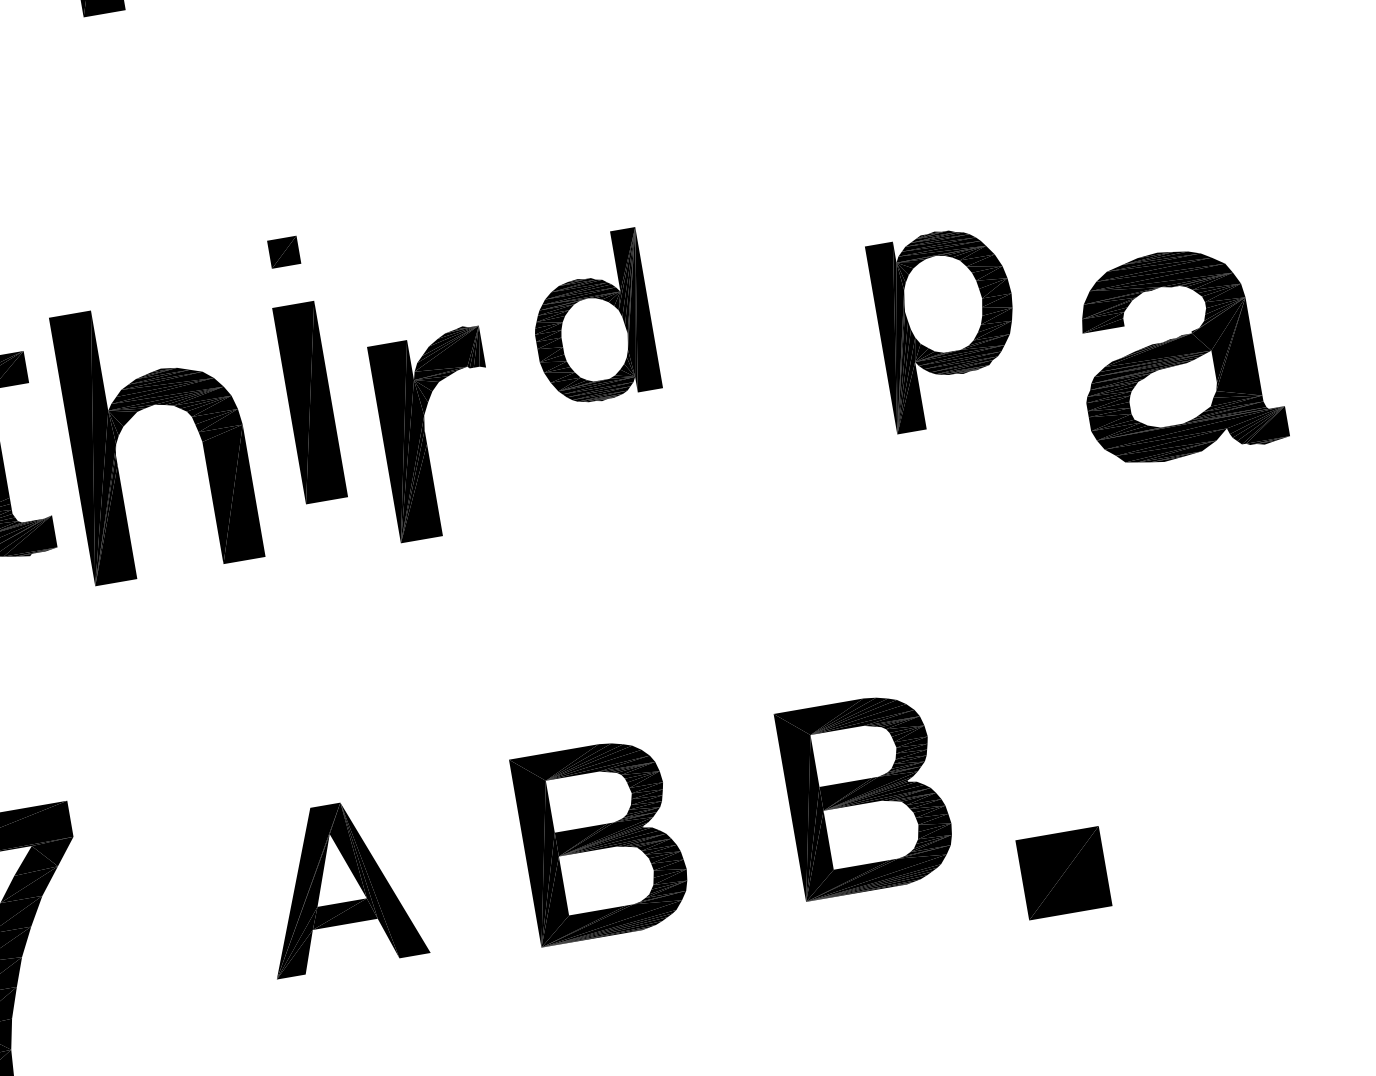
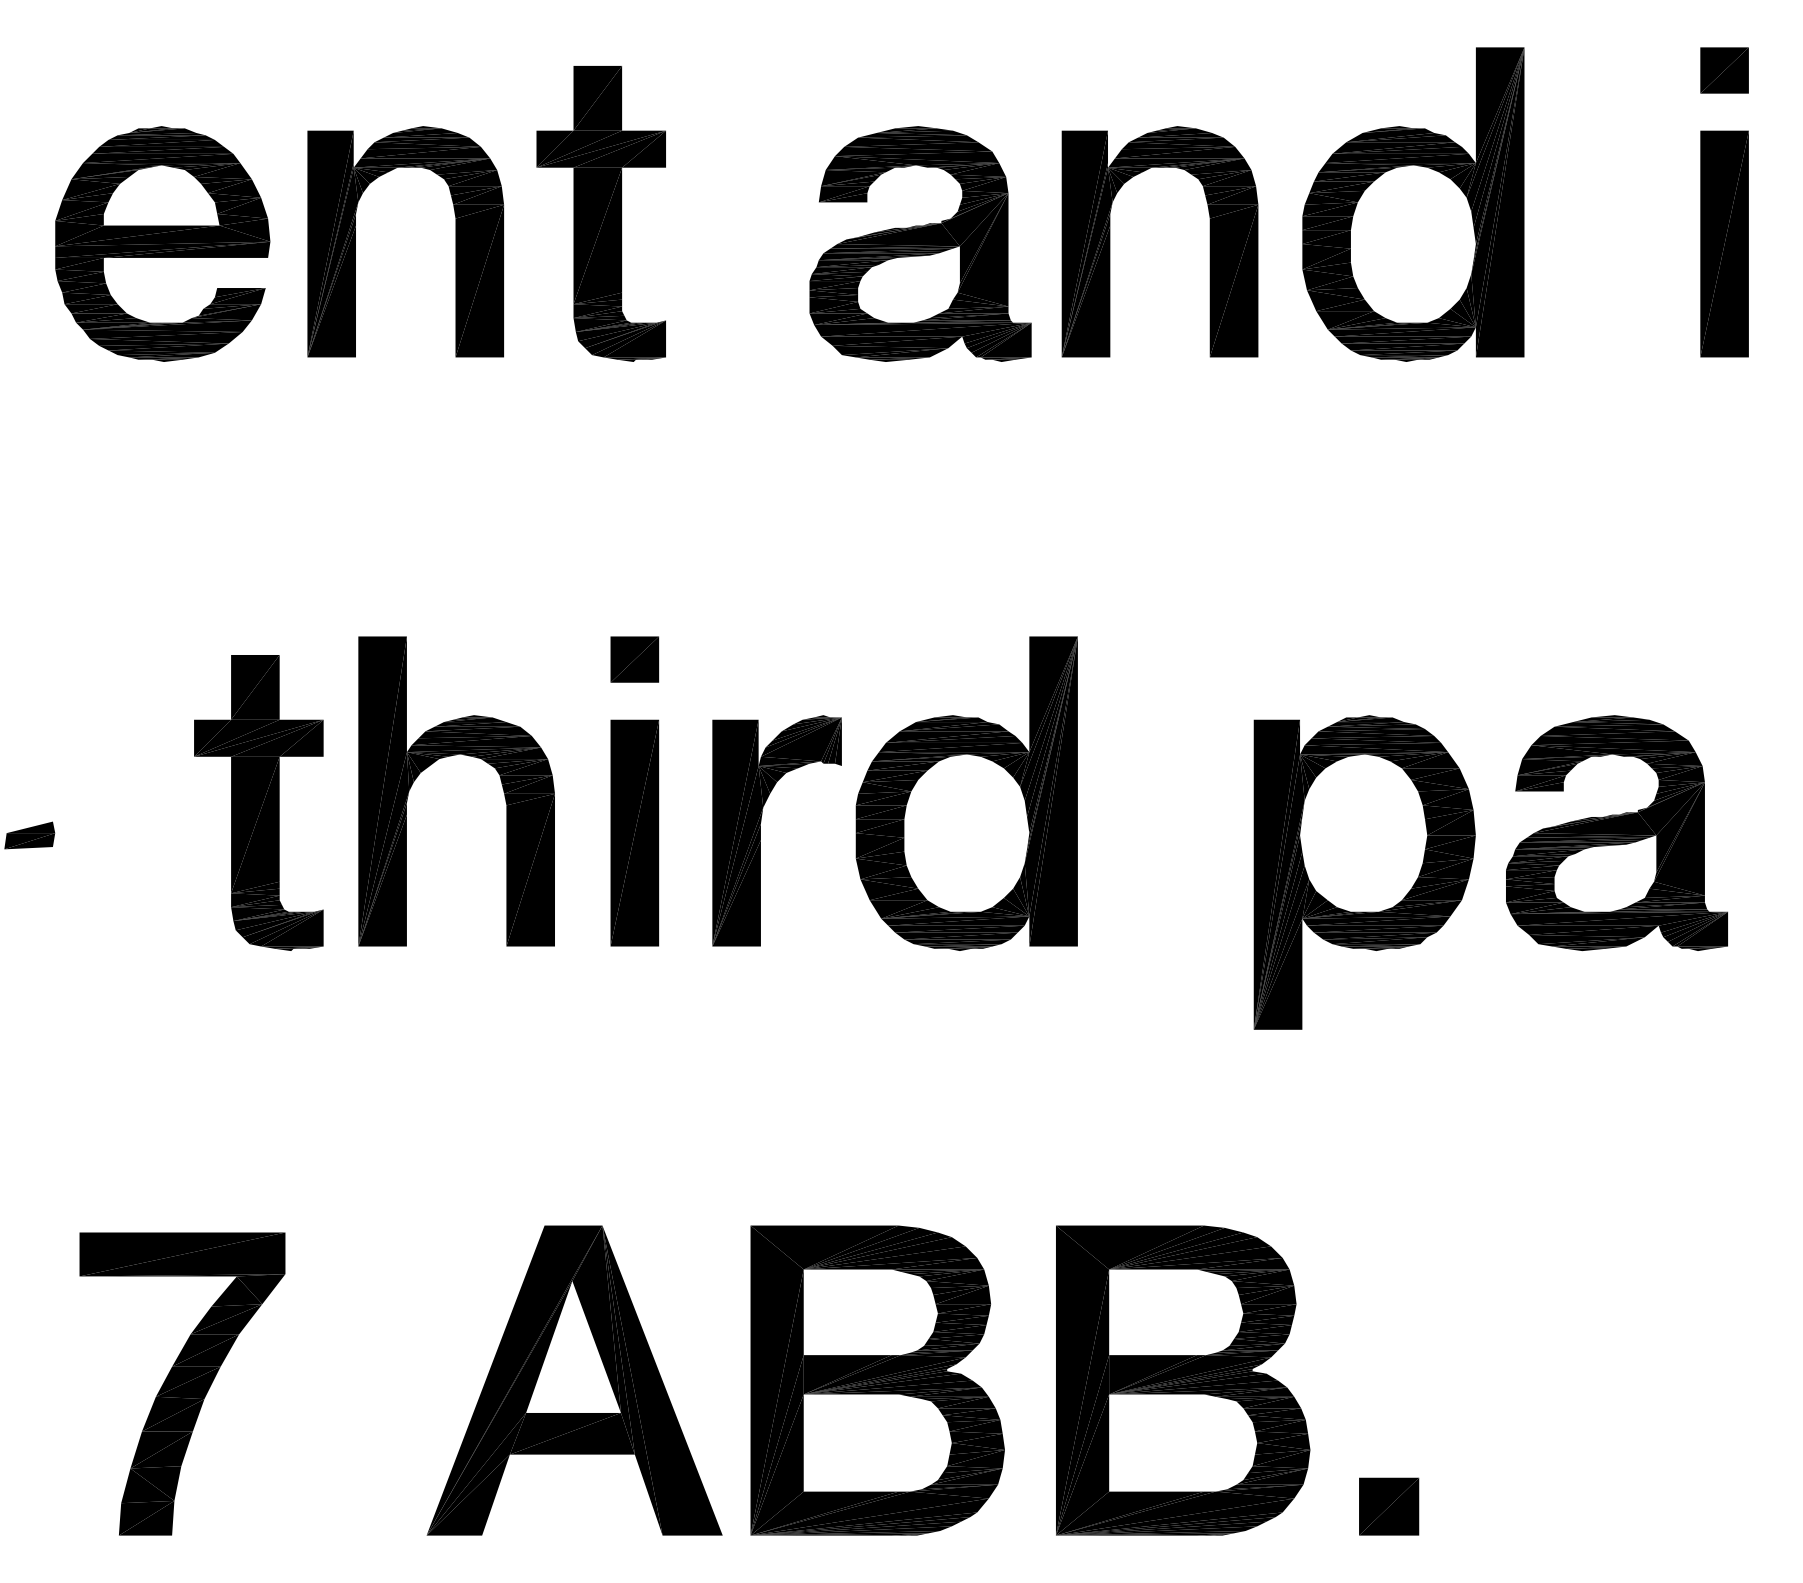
part: (283, 252) -> (634, 659), size x1.43
part: (591, 318) -> (966, 793), size x1.67
part: (947, 327) -> (1364, 872), size x1.43
part: (1176, 354) -> (1616, 832), moved
part: (147, 407) -> (451, 756), moved
part: (425, 435) -> (760, 830), moved
part: (867, 794) -> (1183, 1380), size x1.43
part: (602, 840) -> (877, 1380), size x1.43
part: (1064, 872) -> (1389, 1506), size x0.62
part: (339, 885) -> (574, 1380), size x1.67

